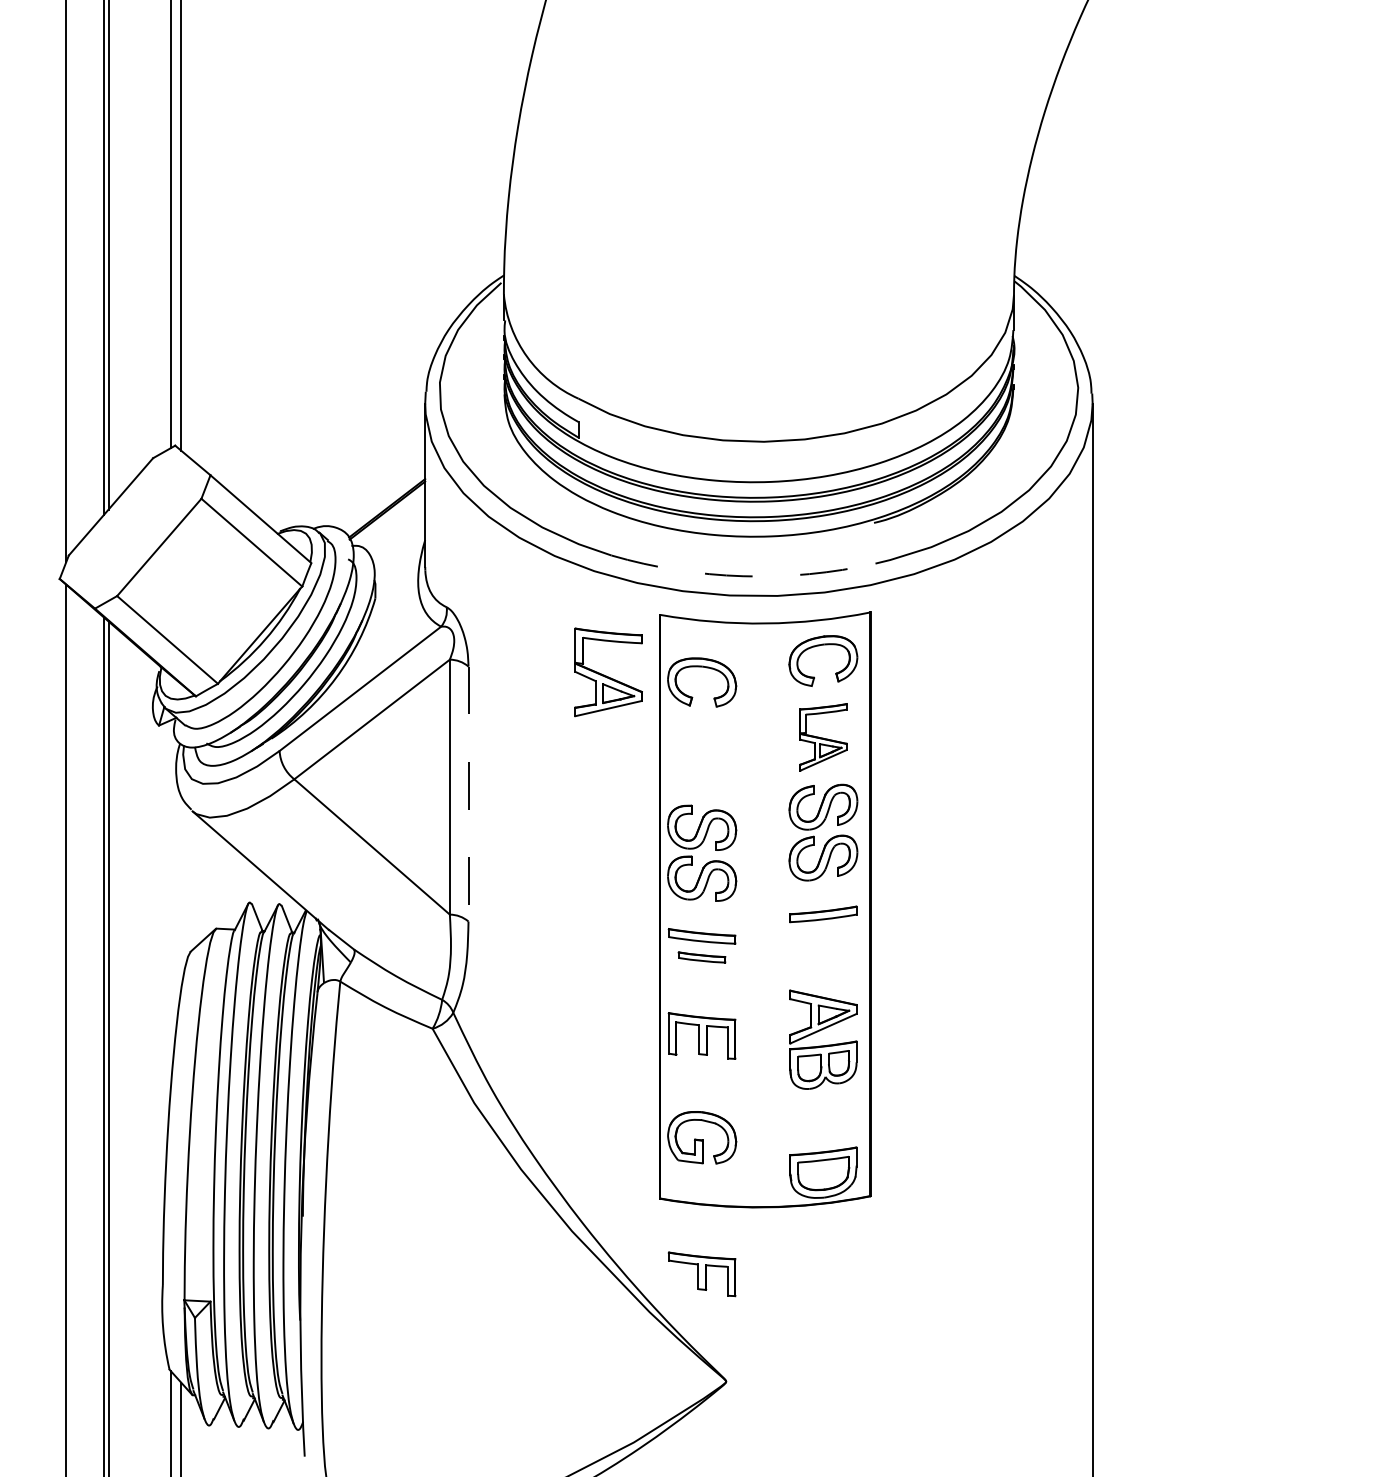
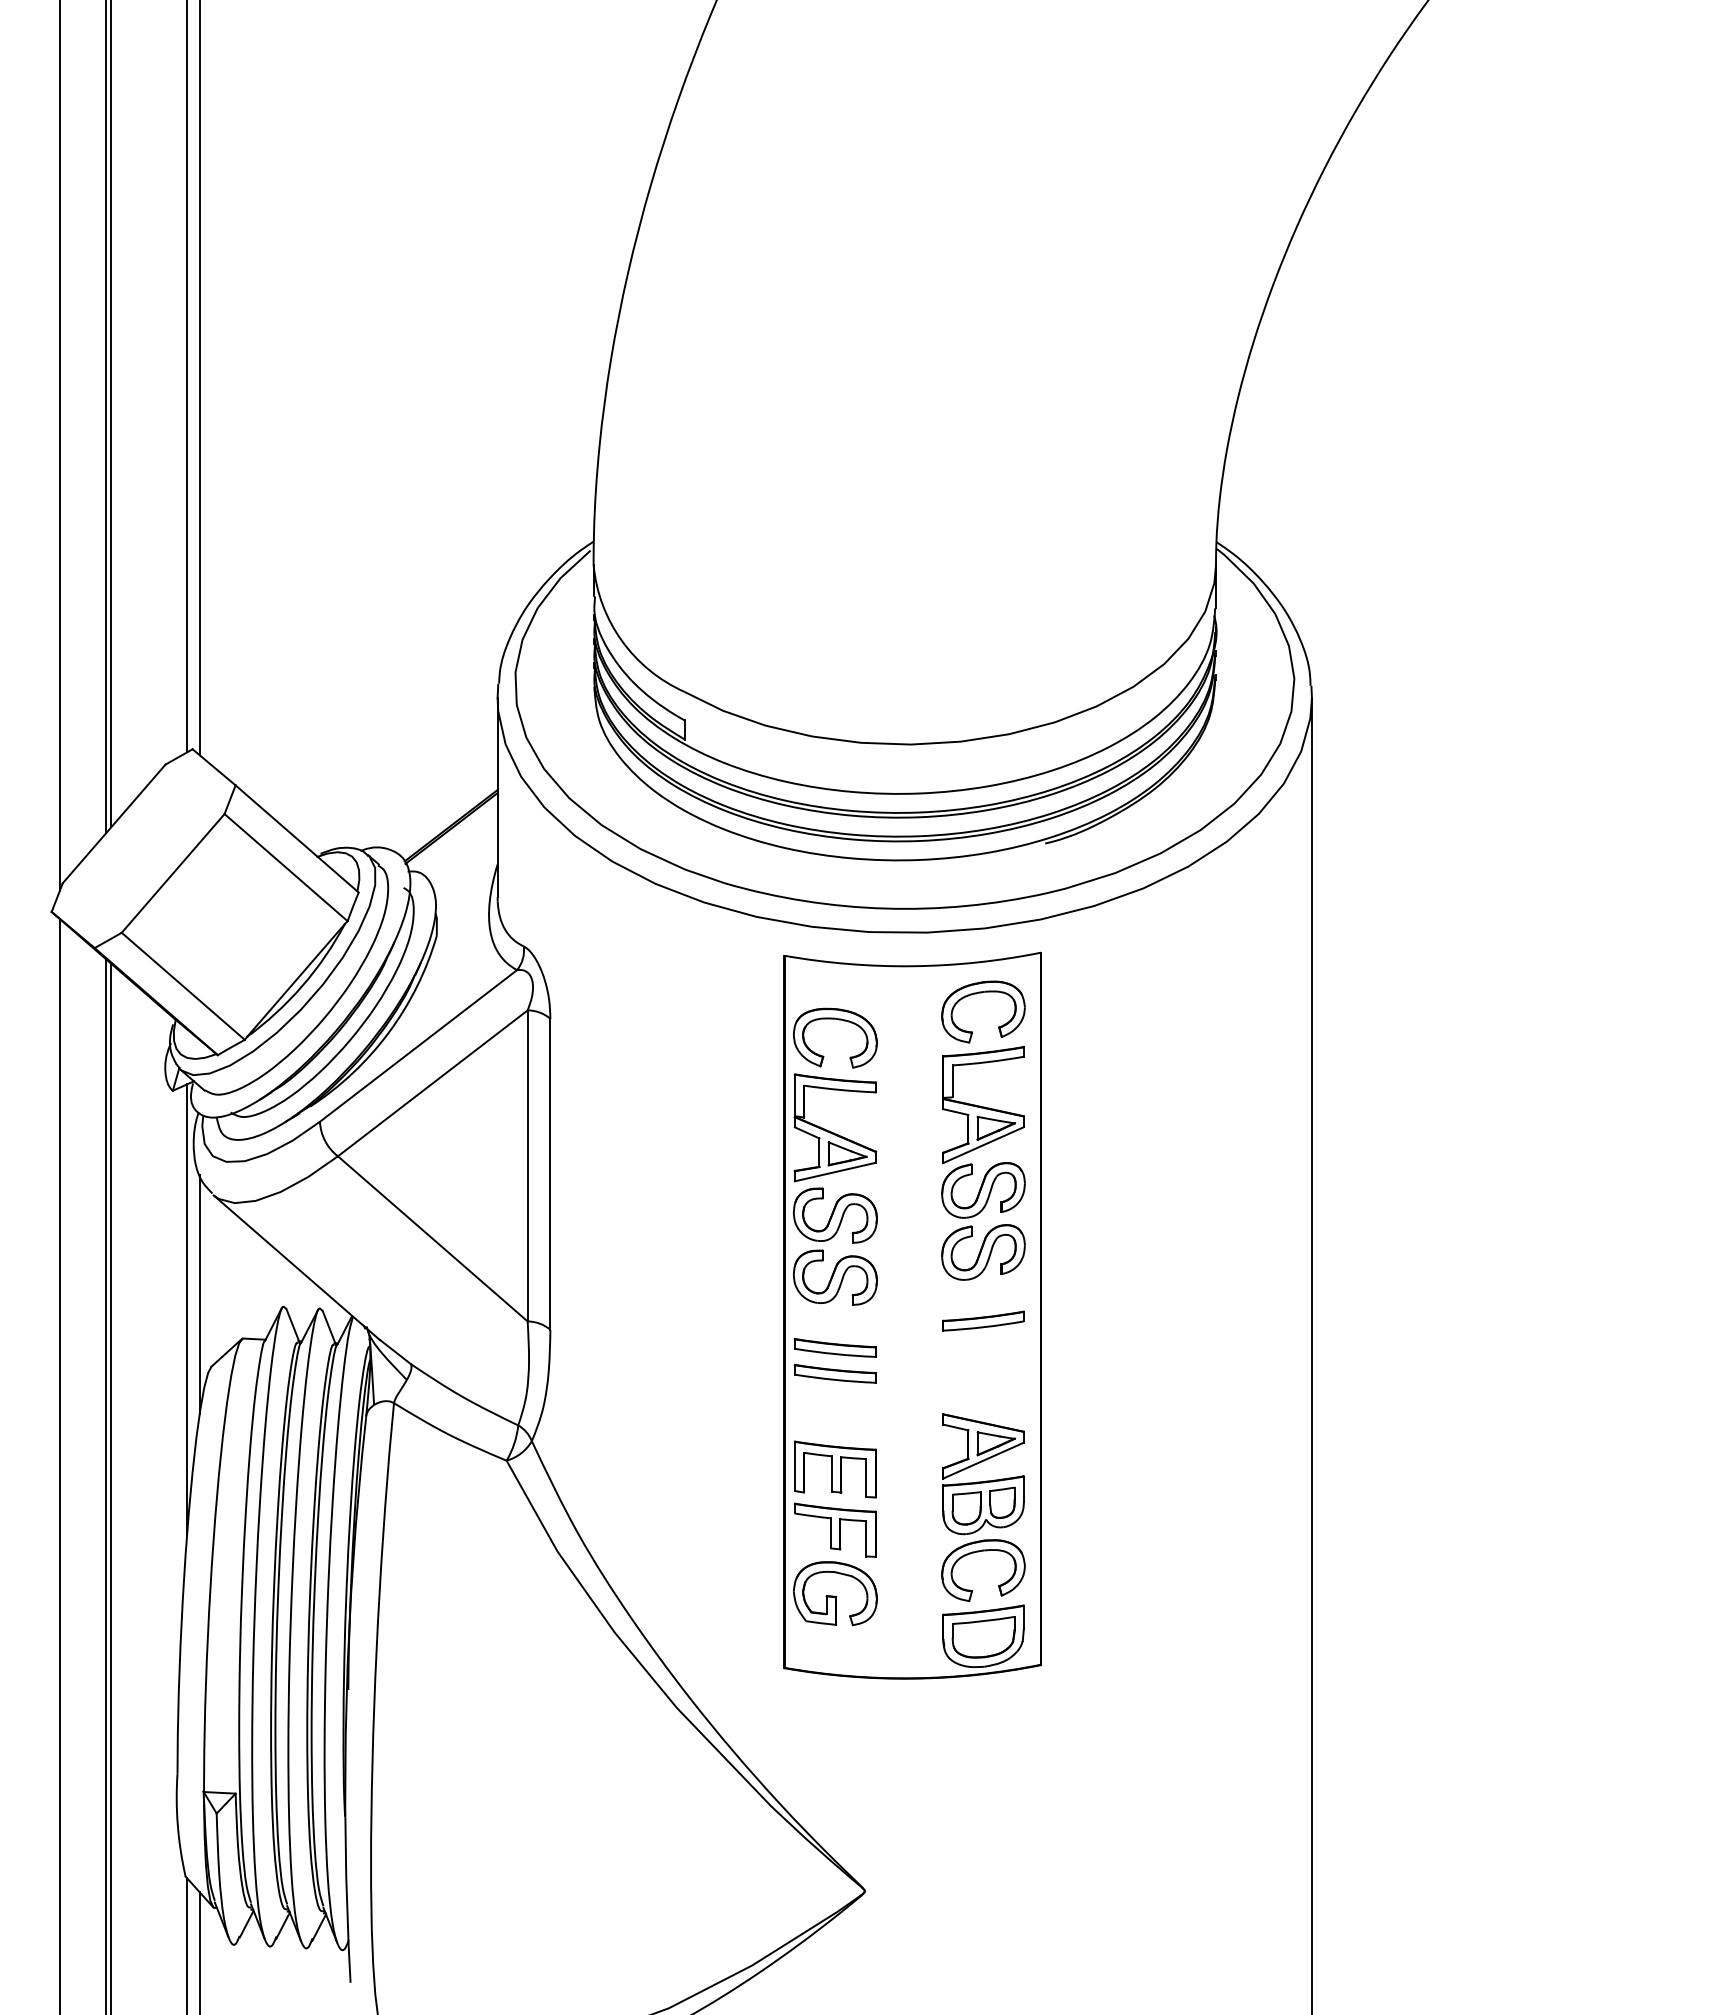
arc: (743, 576) -> (885, 908), dashed -> solid
part: (608, 672) -> (835, 1127), moved
part: (823, 737) -> (983, 1105), size x1.43
line: (468, 794) -> (550, 1174), dashed -> solid
line: (180, 891) -> (199, 1293), added
line: (171, 904) -> (187, 1309), added
part: (701, 957) -> (834, 1373), size x1.43
part: (820, 1104) -> (979, 1552), added
part: (701, 1273) -> (834, 1529), moved

